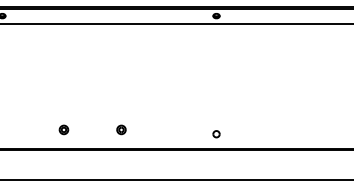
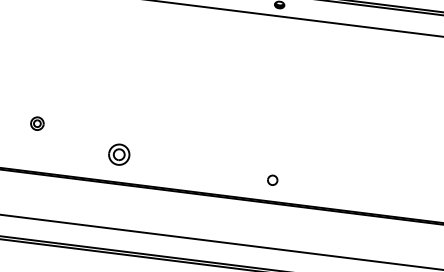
part: (63, 129) -> (36, 122), moved
part: (121, 129) -> (119, 154), size x1.6
part: (216, 134) -> (272, 180), moved

